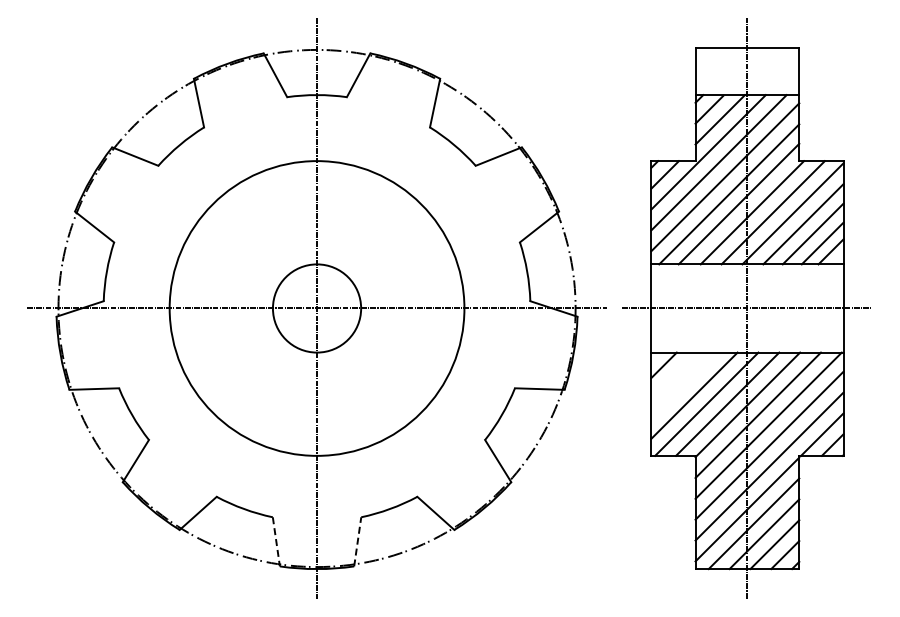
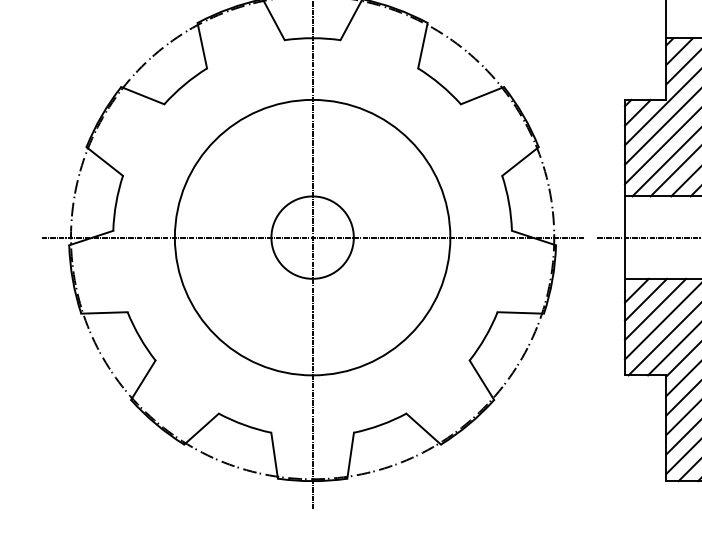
line: (673, 374) -> (645, 299), added
line: (683, 385) -> (655, 309), added
line: (276, 541) -> (274, 455), dashed -> solid
line: (357, 541) -> (350, 455), dashed -> solid

